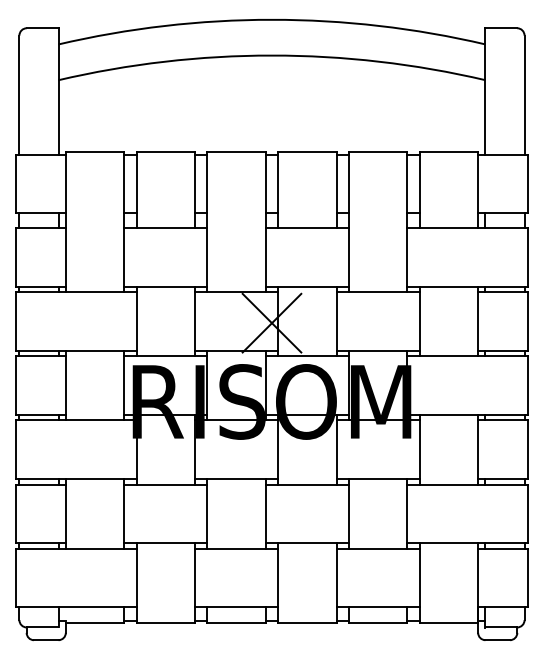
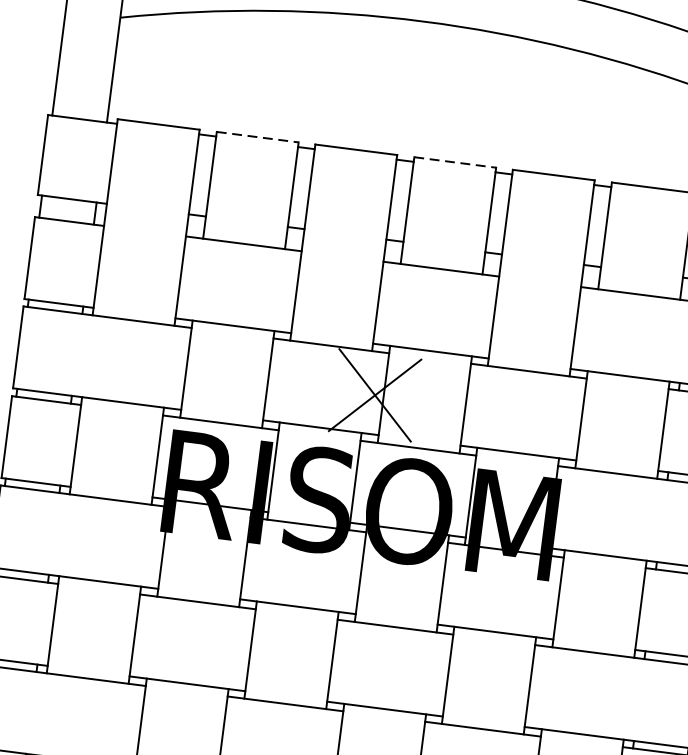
line: (166, 151) -> (258, 136), solid -> dashed
line: (307, 151) -> (455, 161), solid -> dashed

